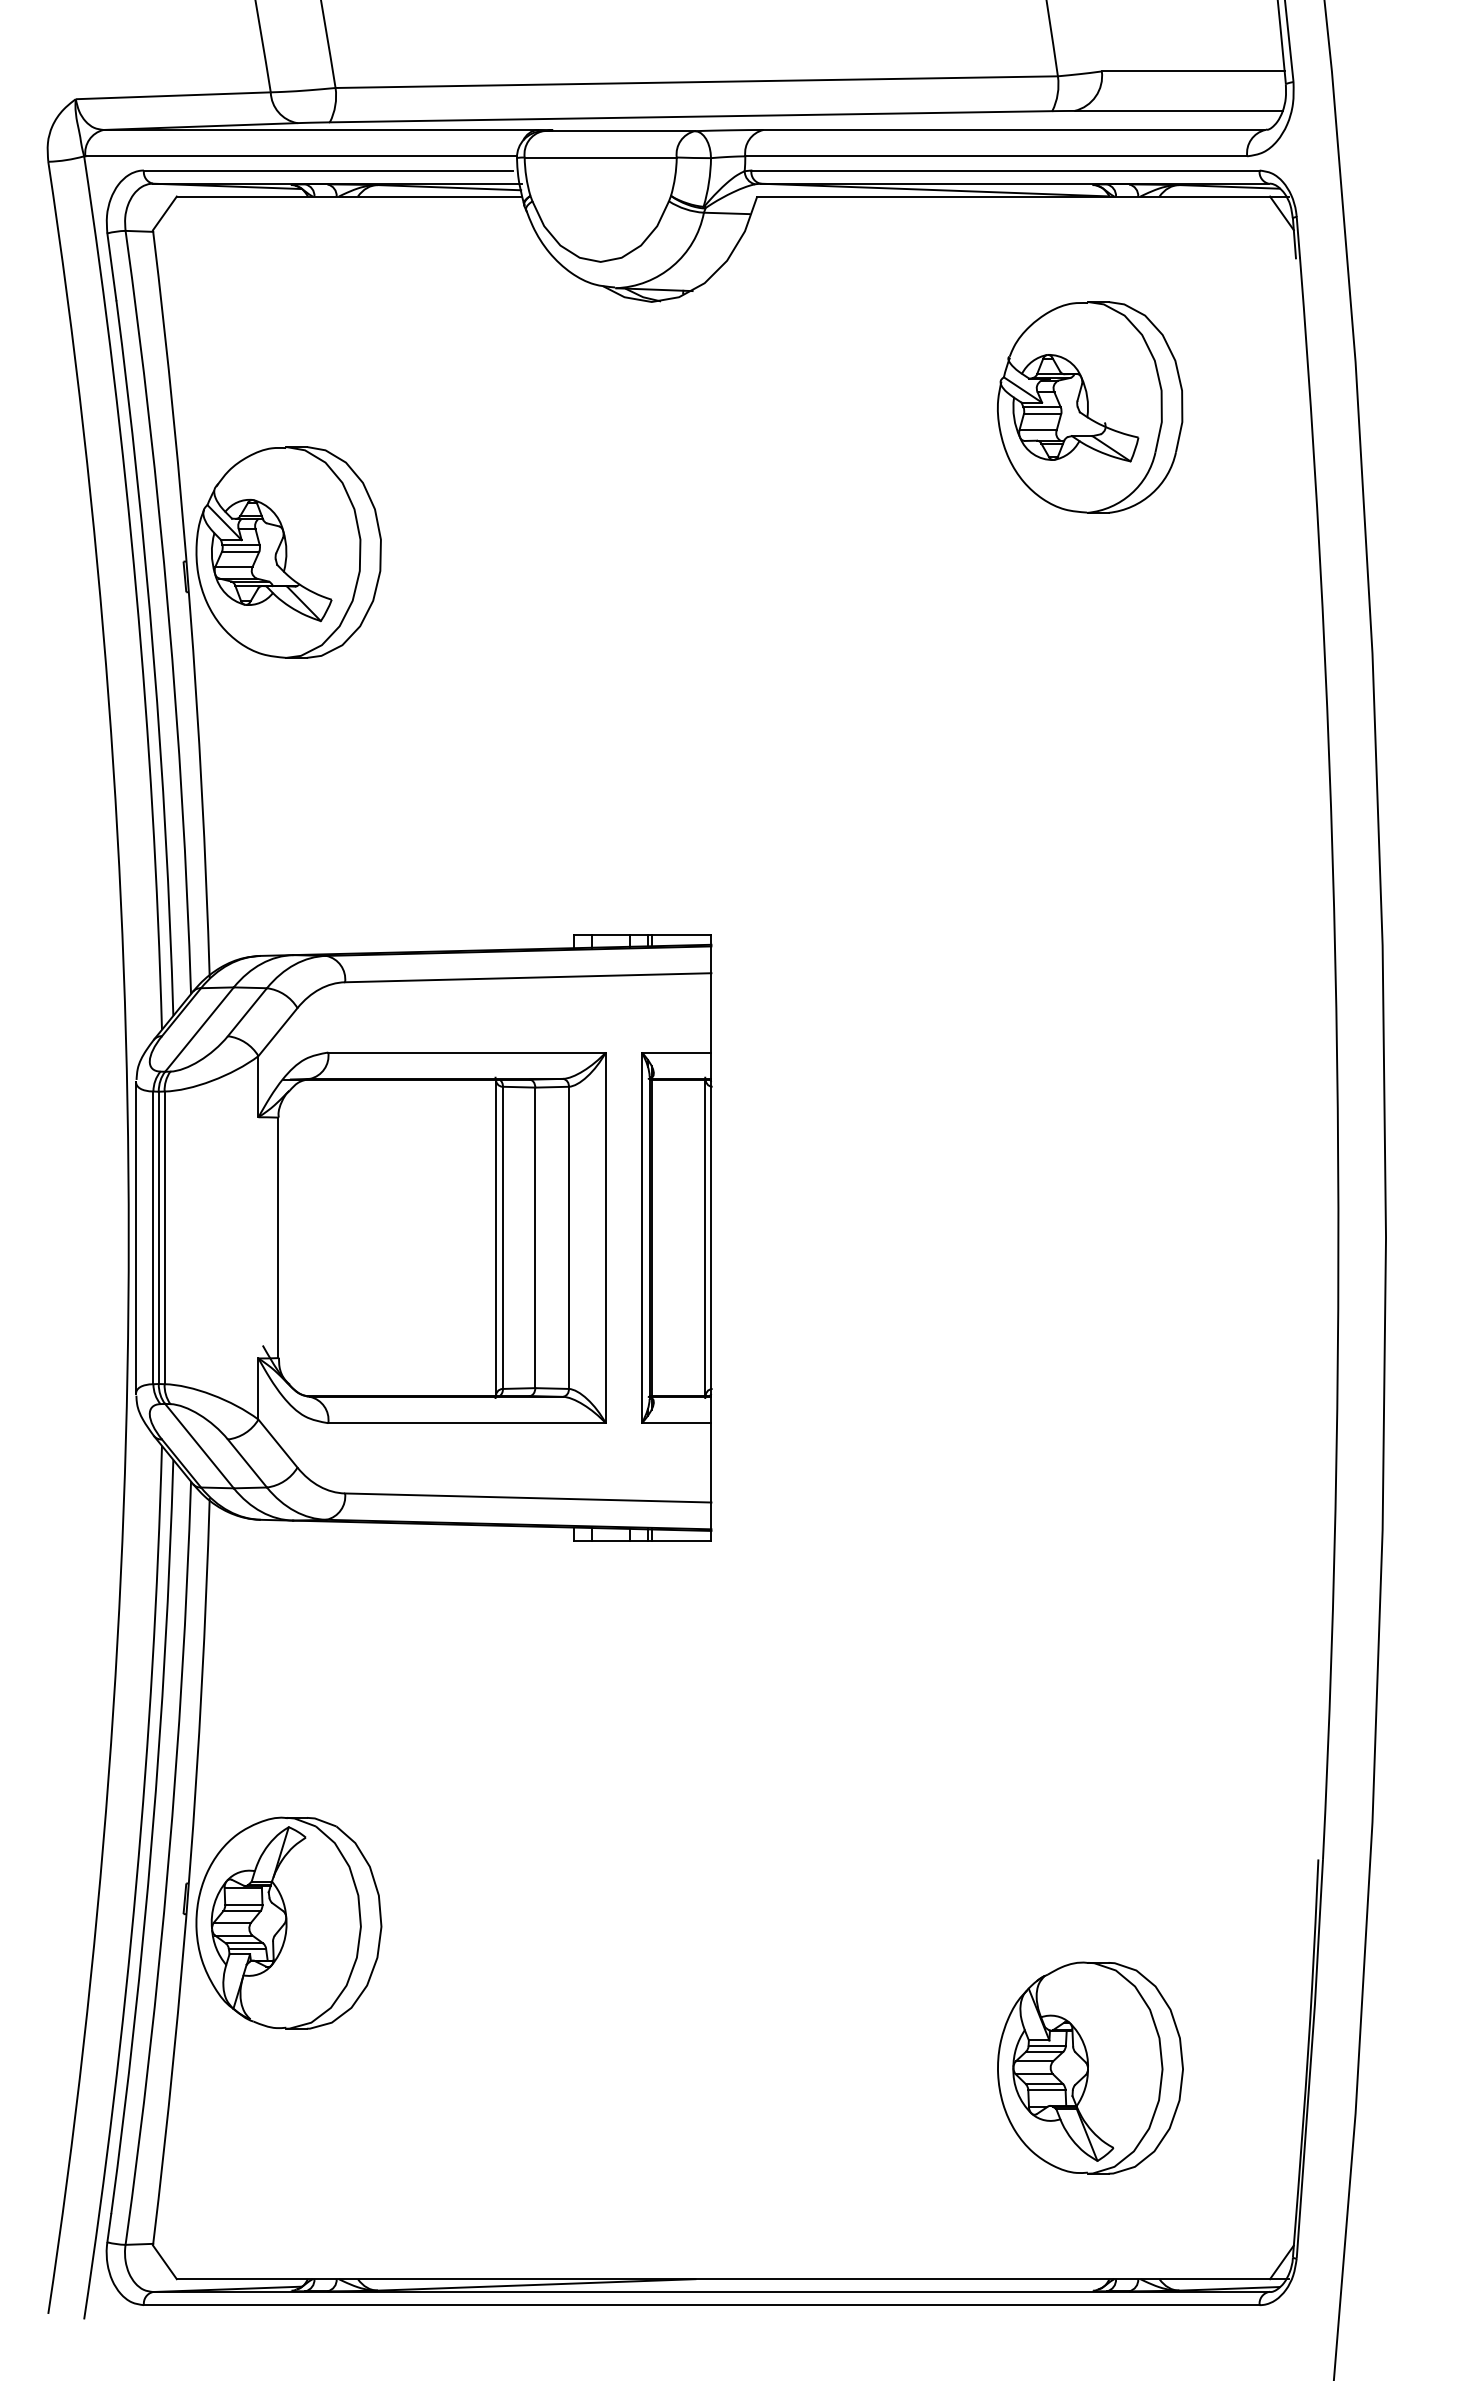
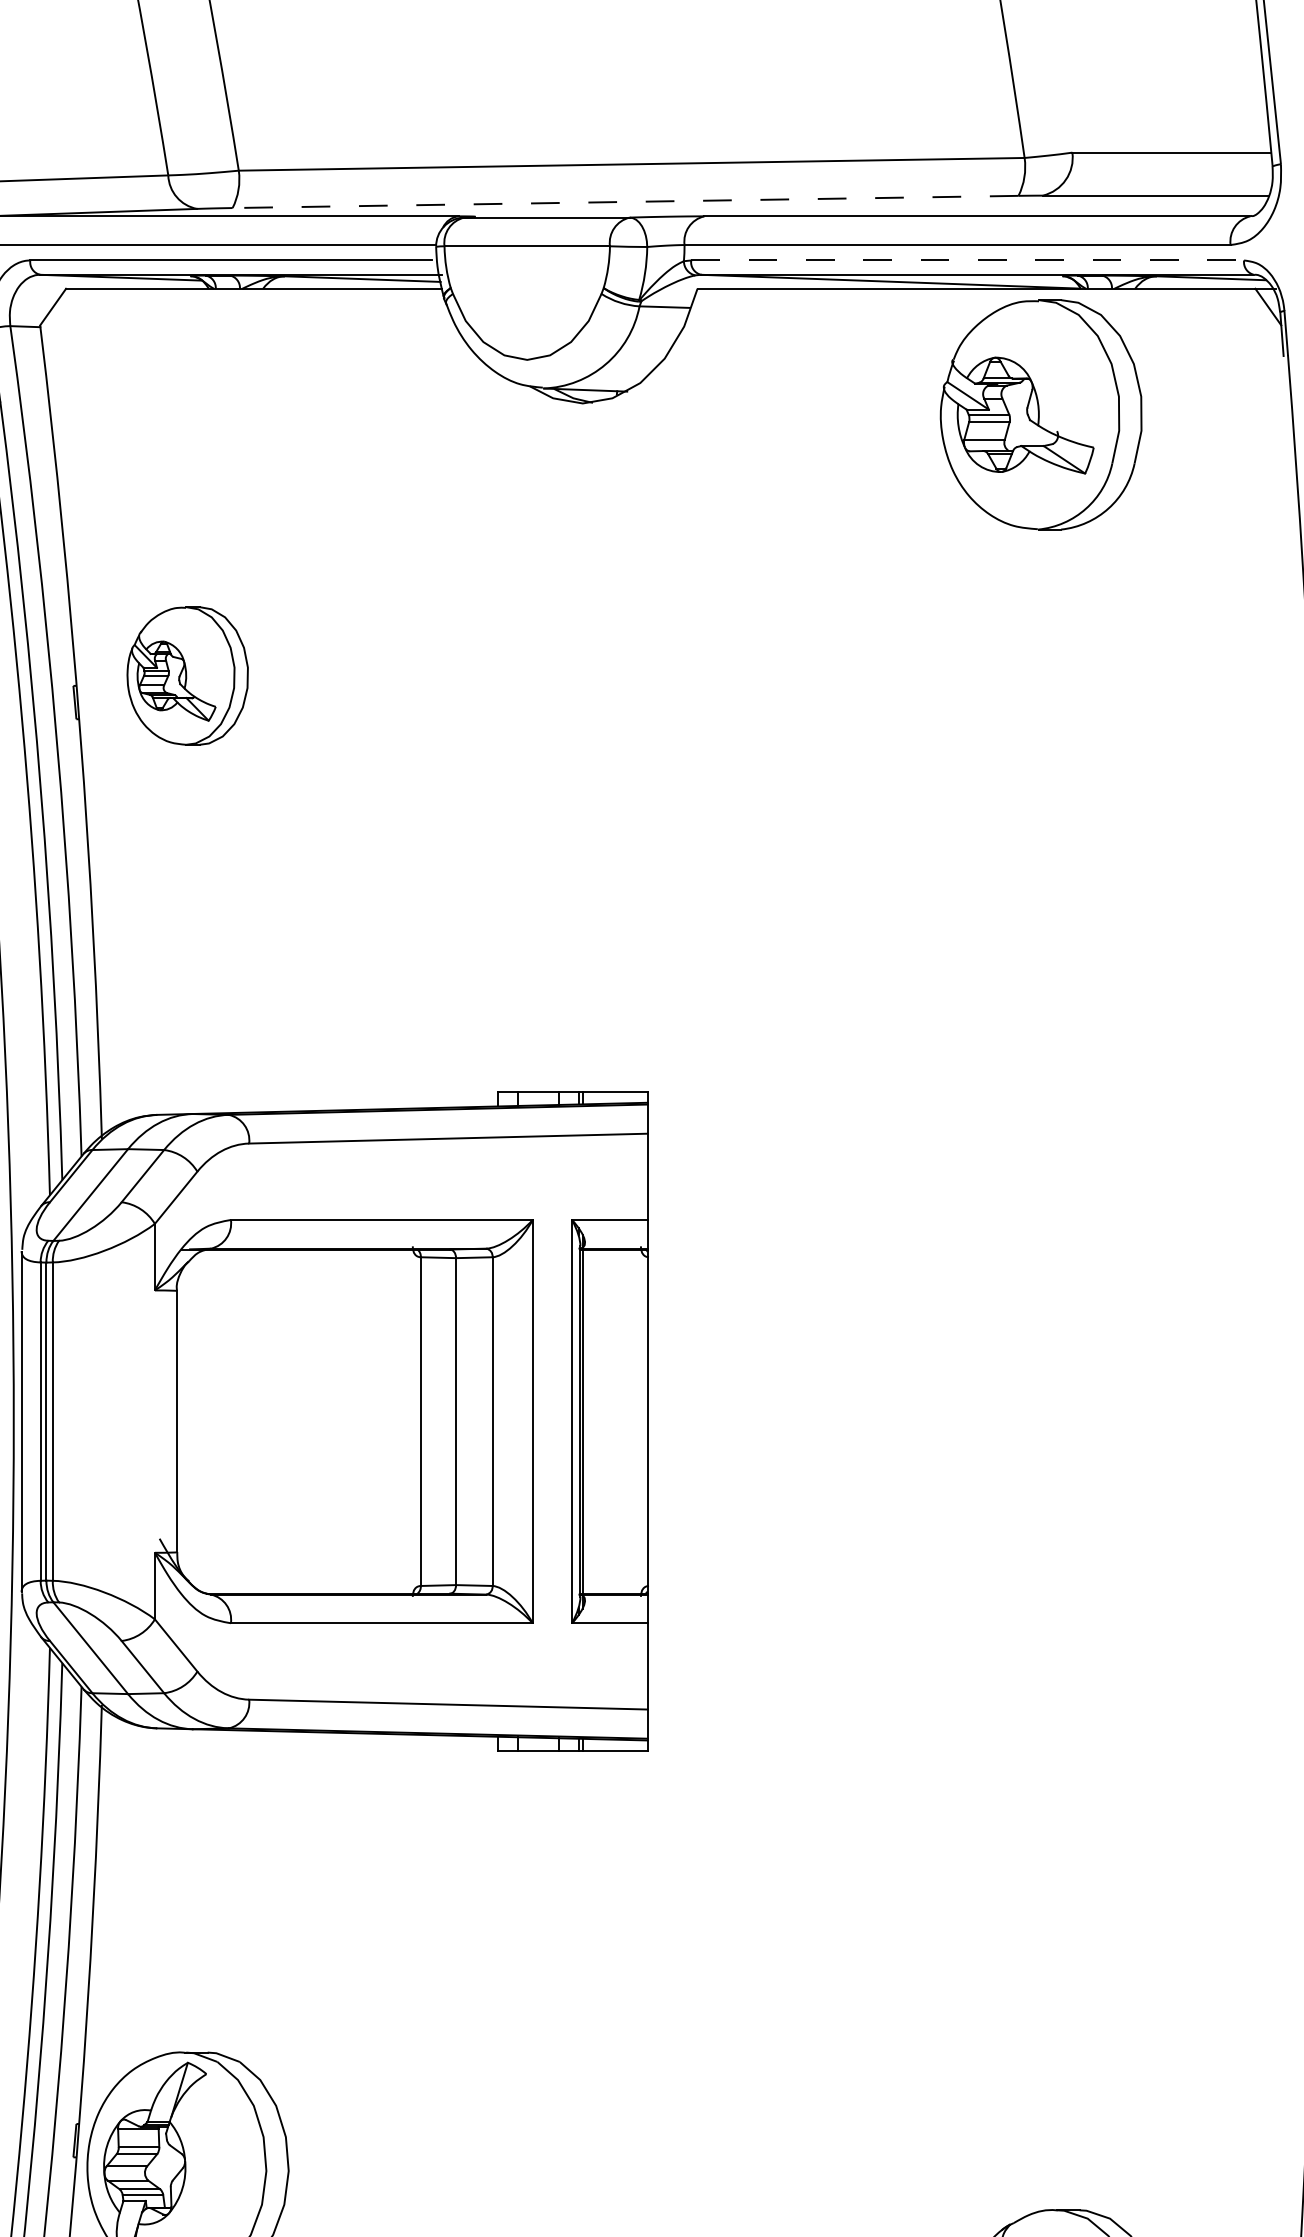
line: (690, 116) -> (624, 201), solid -> dashed
line: (1006, 170) -> (968, 260), solid -> dashed
part: (1090, 407) -> (1041, 414), moved
part: (288, 552) -> (187, 676), size x0.6
line: (495, 1237) -> (412, 1421), removed
line: (705, 1237) -> (641, 1421), removed

